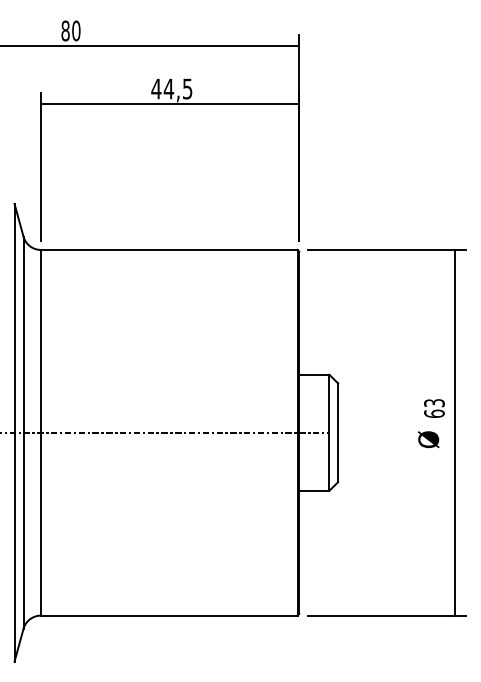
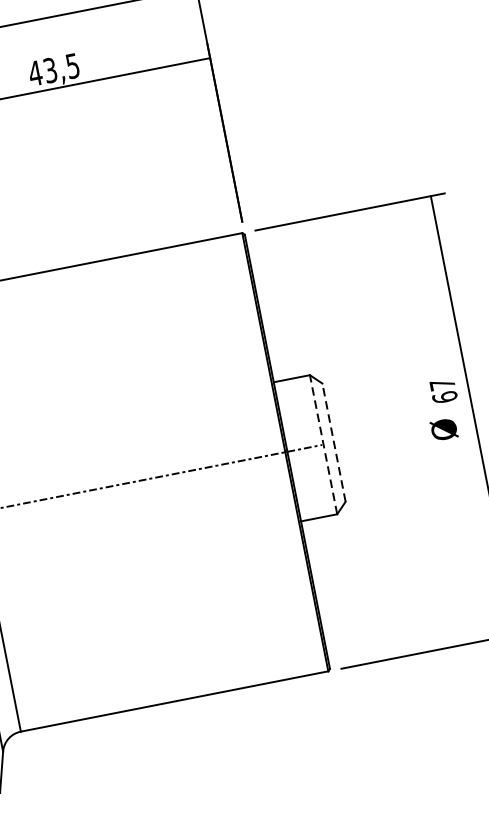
text: (168, 88) -> (49, 69), 44,5 -> 43,5
text: (434, 403) -> (442, 384), 63 -> 67
line: (329, 432) -> (323, 444), solid -> dashed
line: (338, 432) -> (334, 442), solid -> dashed

